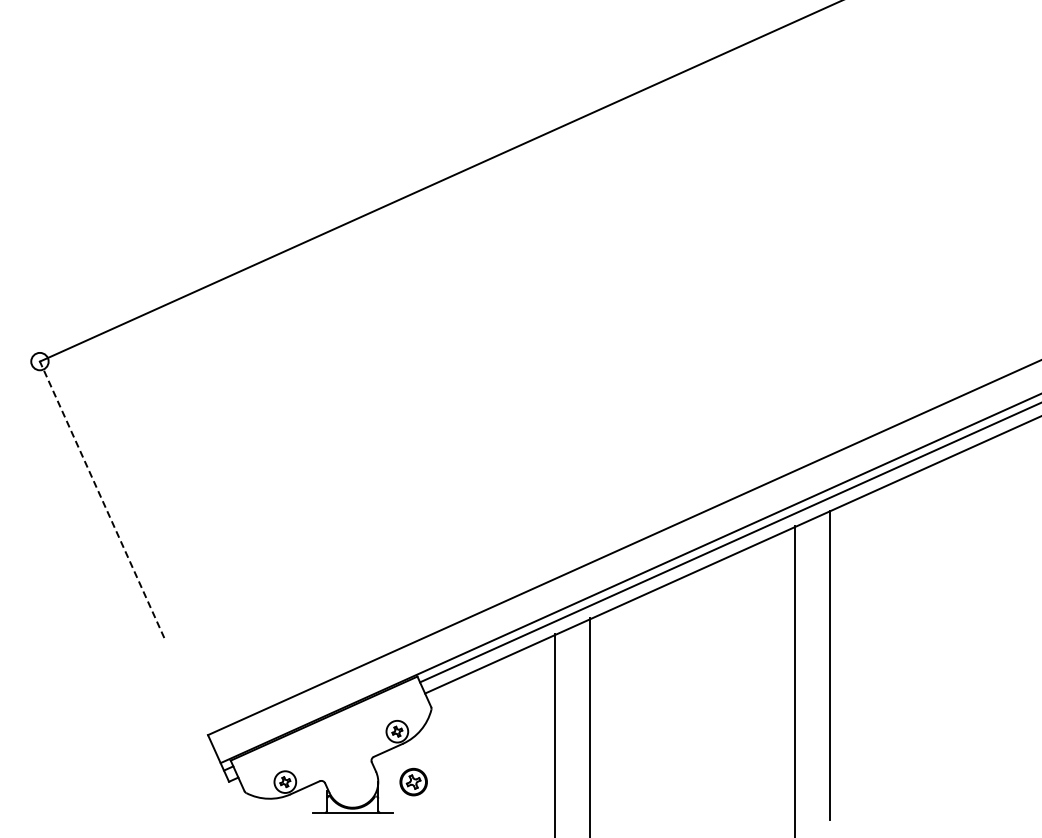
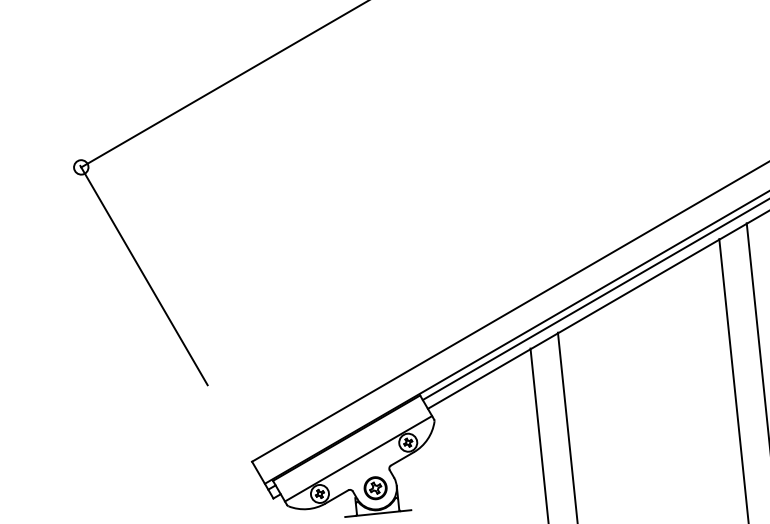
line: (101, 498) -> (143, 275), dashed -> solid
line: (335, 744) -> (358, 458), added
part: (413, 781) -> (375, 487), moved

